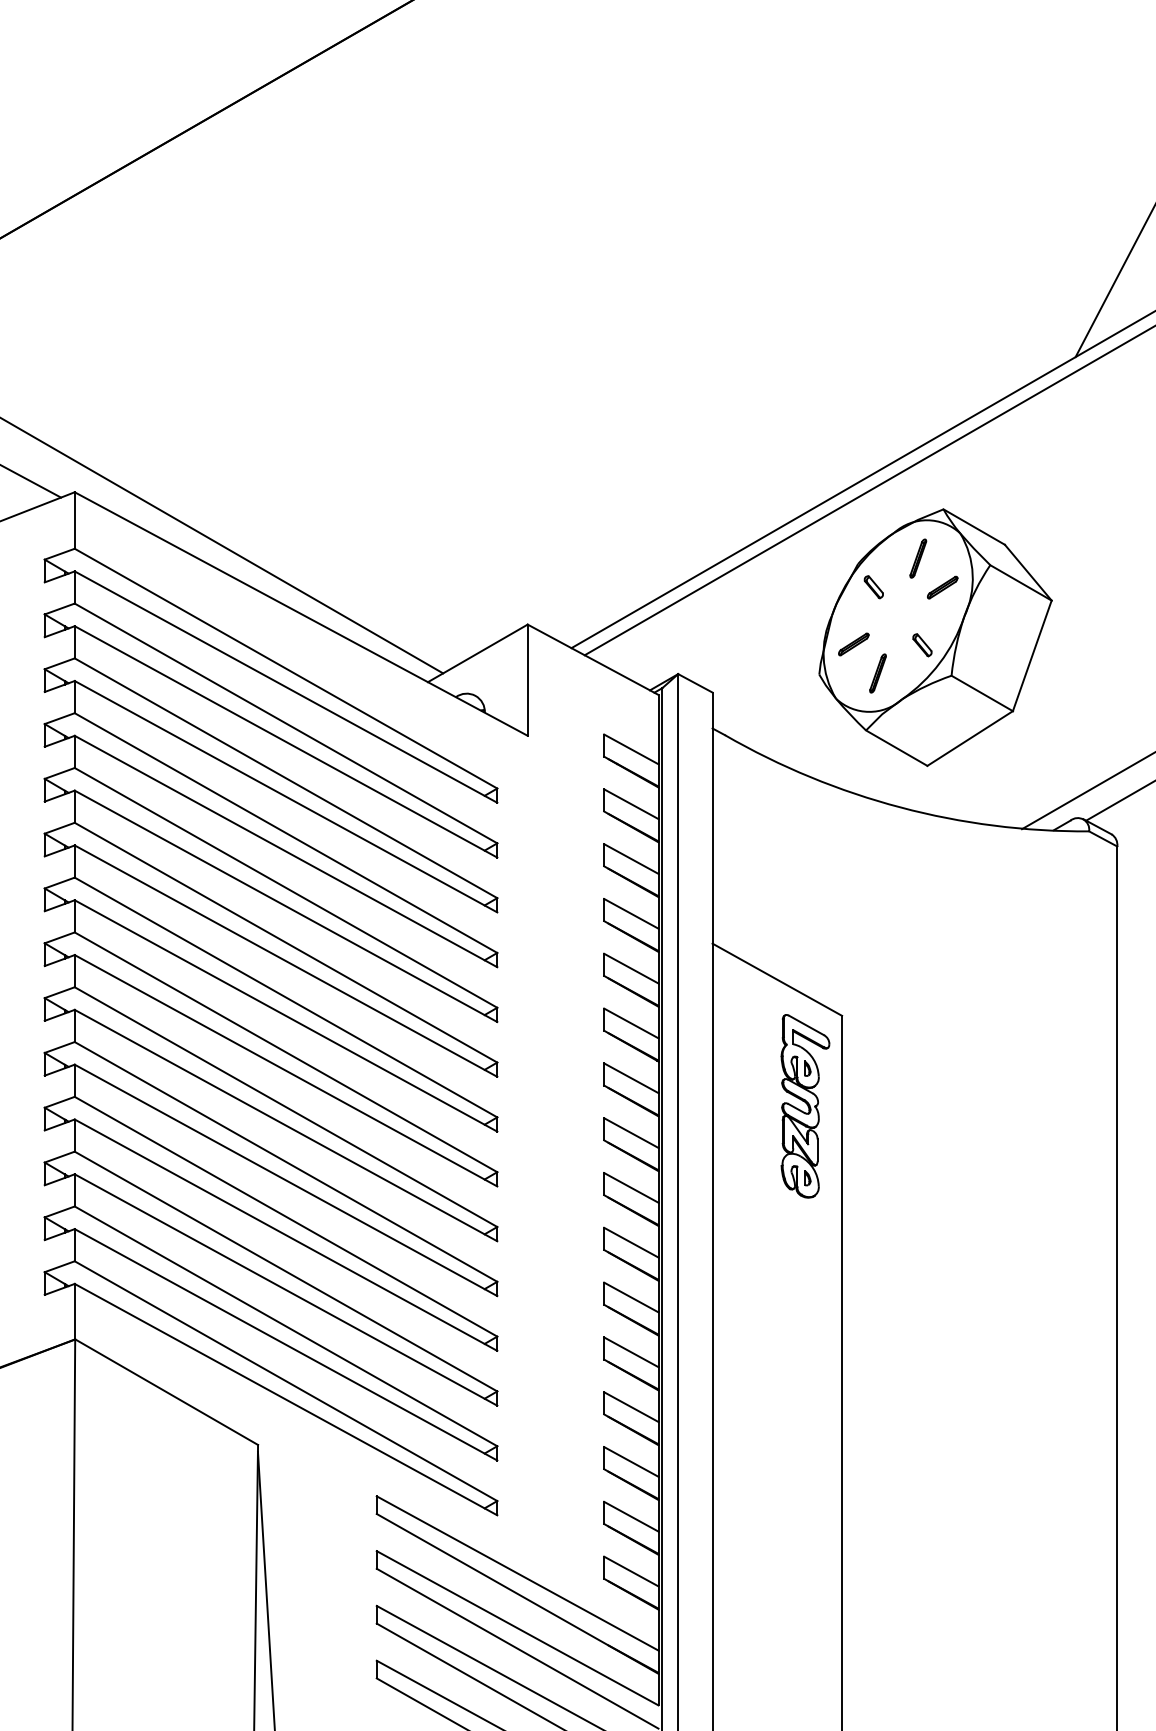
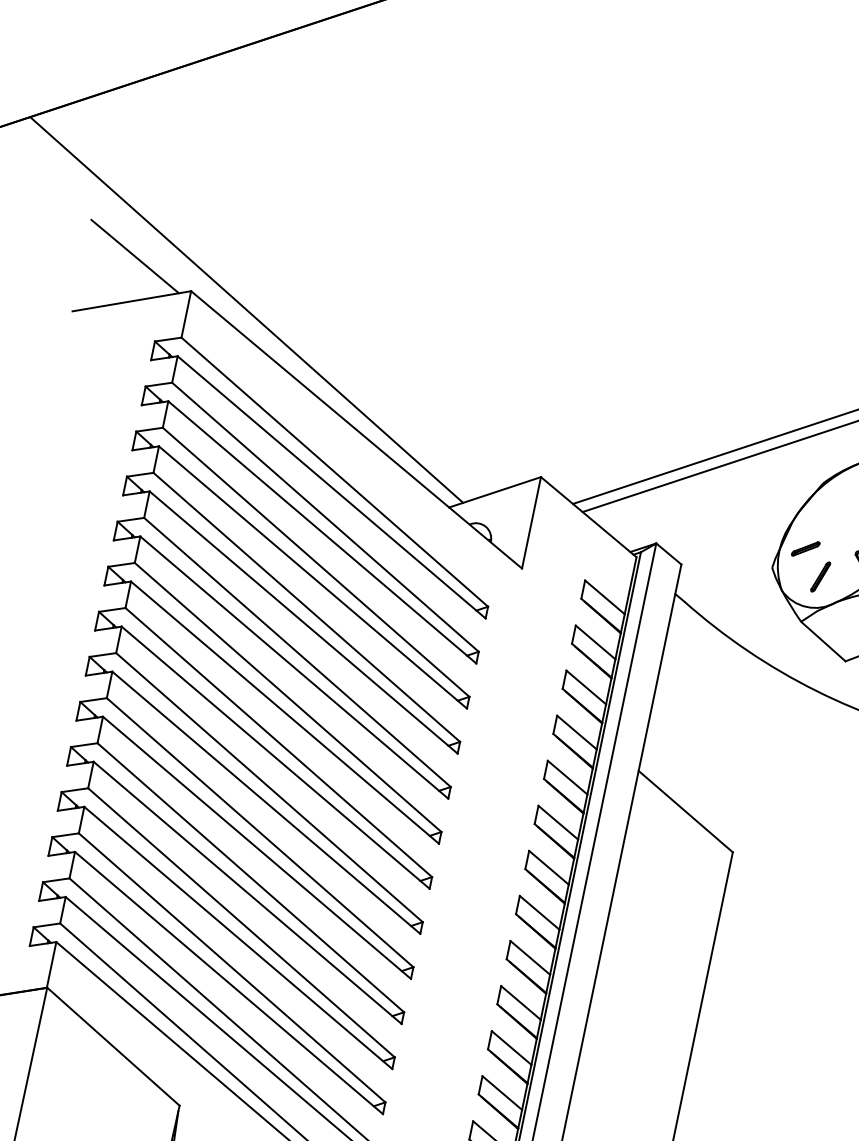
part: (873, 587) -> (831, 505), removed
part: (805, 1106) -> (687, 920), removed

